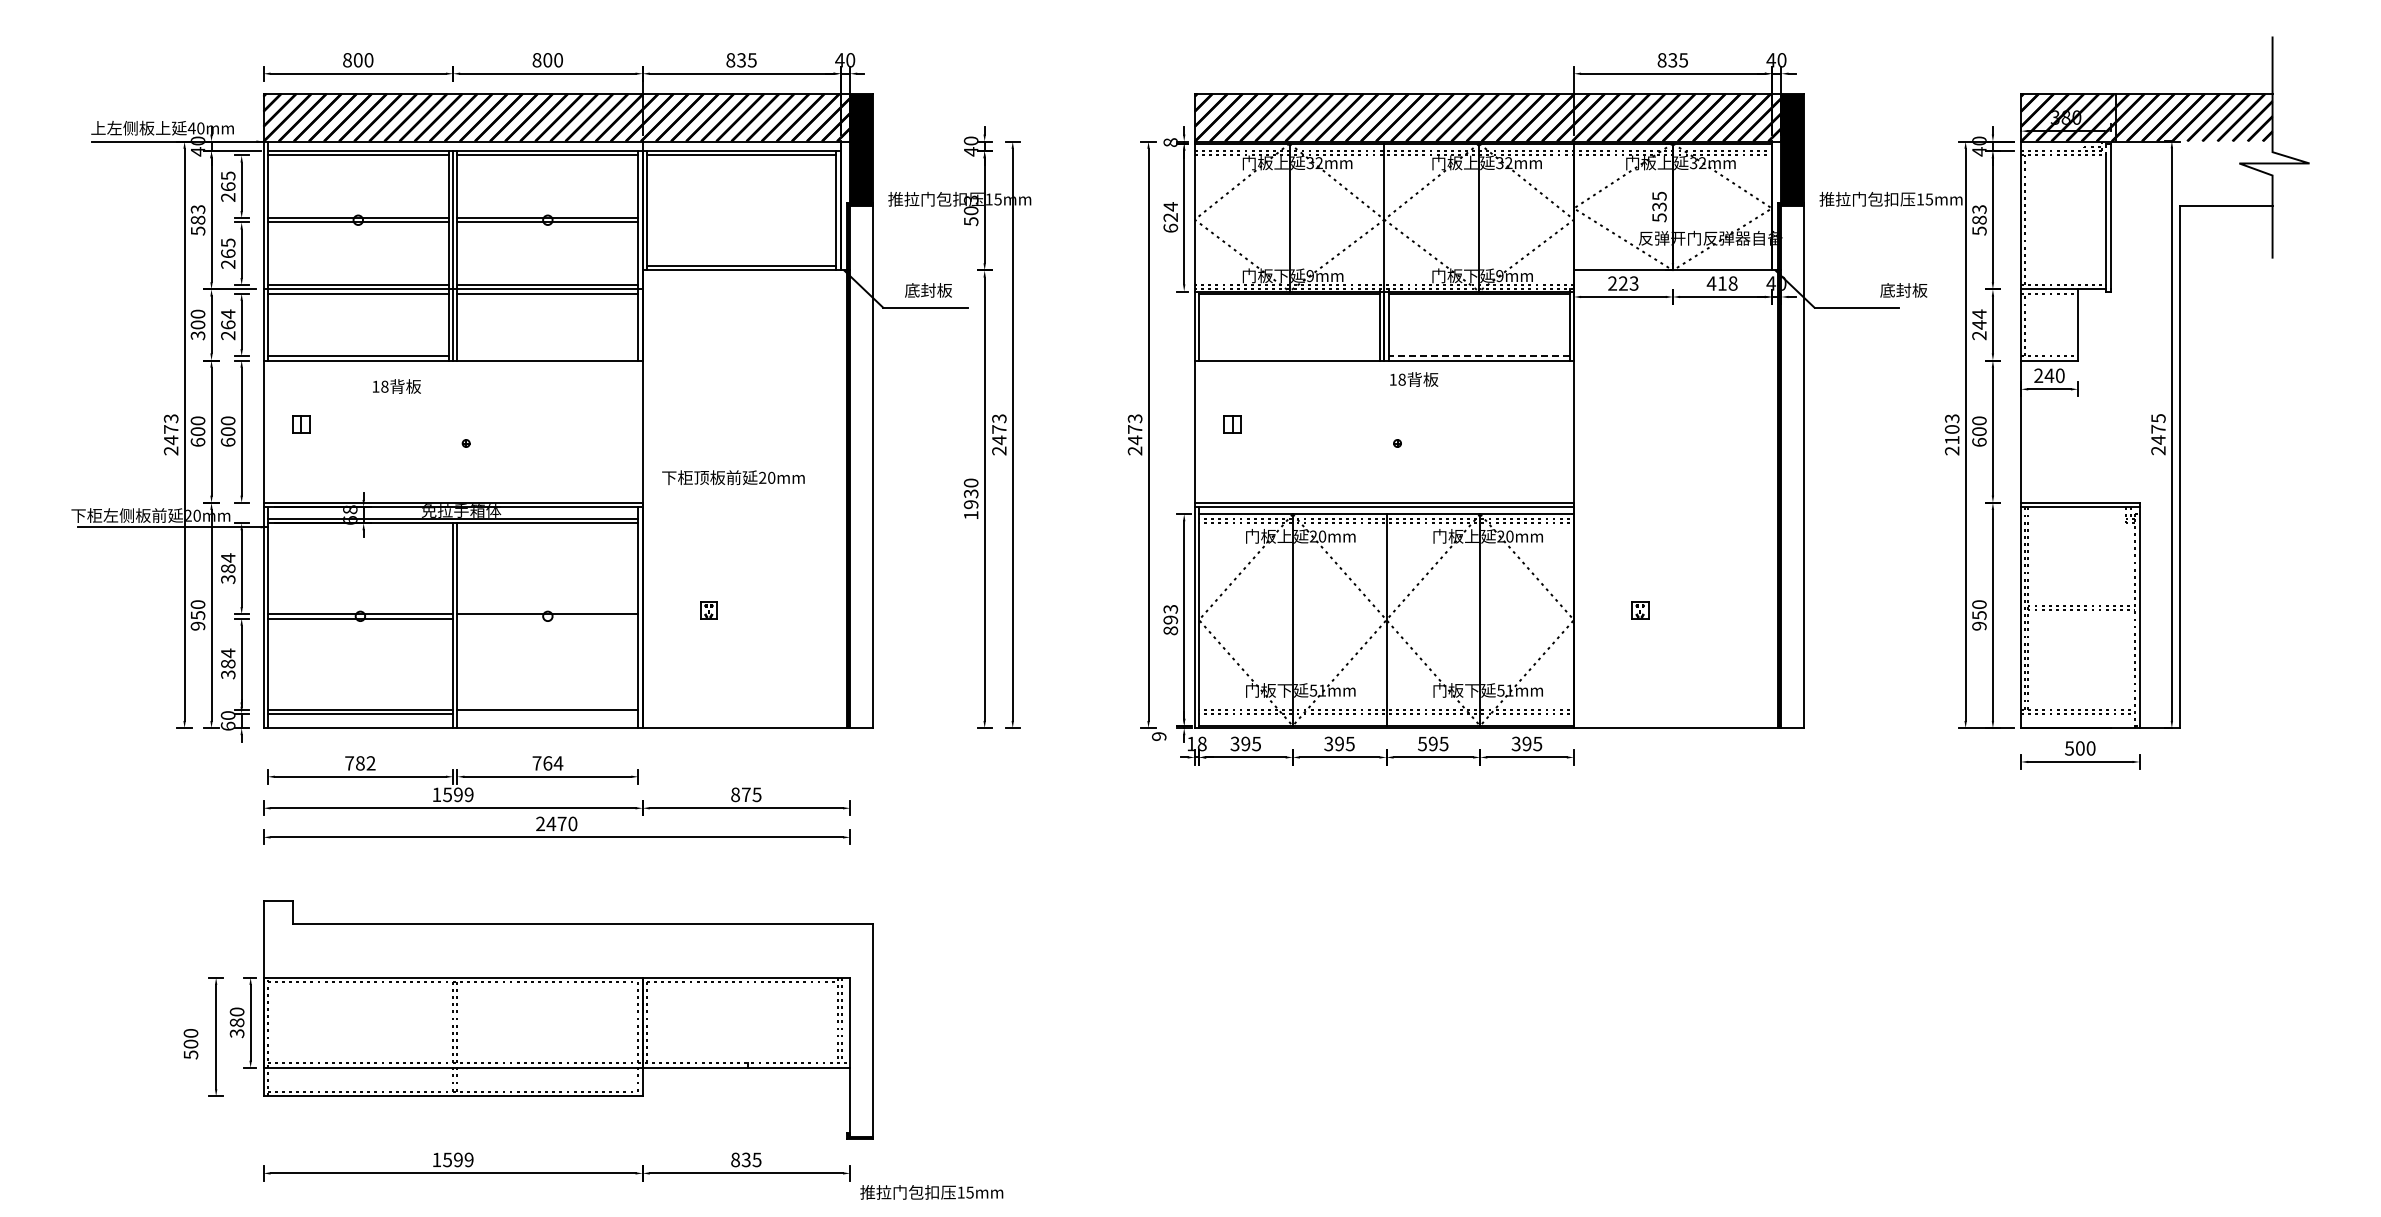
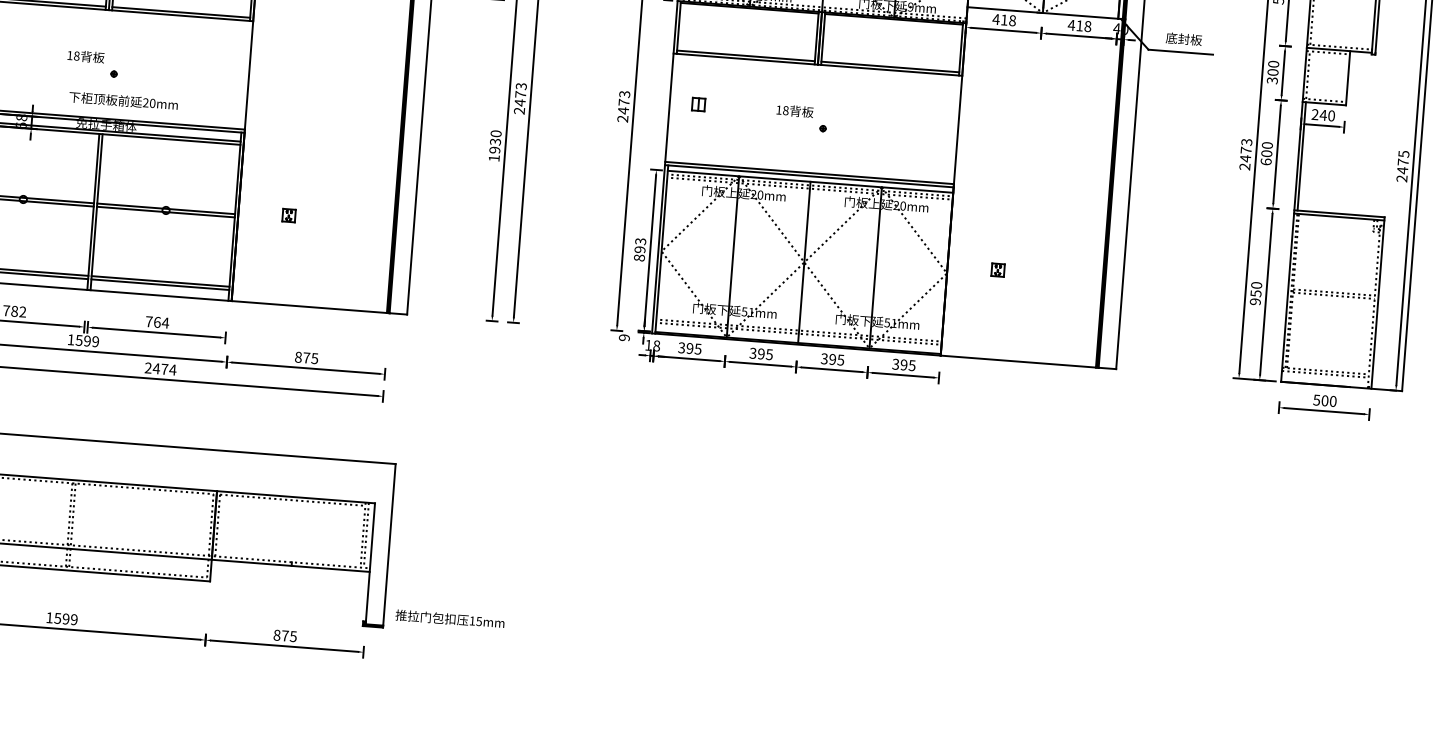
text: (1622, 283) -> (1003, 20), 223 -> 418
text: (1903, 290) -> (1183, 39), moved
text: (1979, 324) -> (1273, 72), 244 -> 300
line: (547, 356) -> (181, 12), added
line: (1289, 356) -> (745, 56), added
line: (1479, 356) -> (890, 67), dashed -> solid
text: (1414, 379) -> (795, 111), moved
text: (396, 386) -> (85, 56), moved
line: (2025, 431) -> (1301, 156), added
text: (1951, 435) -> (1245, 155), 2103 -> 2473
text: (733, 477) -> (123, 100), moved
line: (547, 618) -> (165, 212), added
line: (547, 713) -> (160, 284), added
text: (1422, 743) -> (824, 358), 595 -> 395
text: (572, 823) -> (172, 369), 2470 -> 2474
text: (745, 1159) -> (284, 635), 835 -> 875
text: (931, 1192) -> (449, 619), moved

